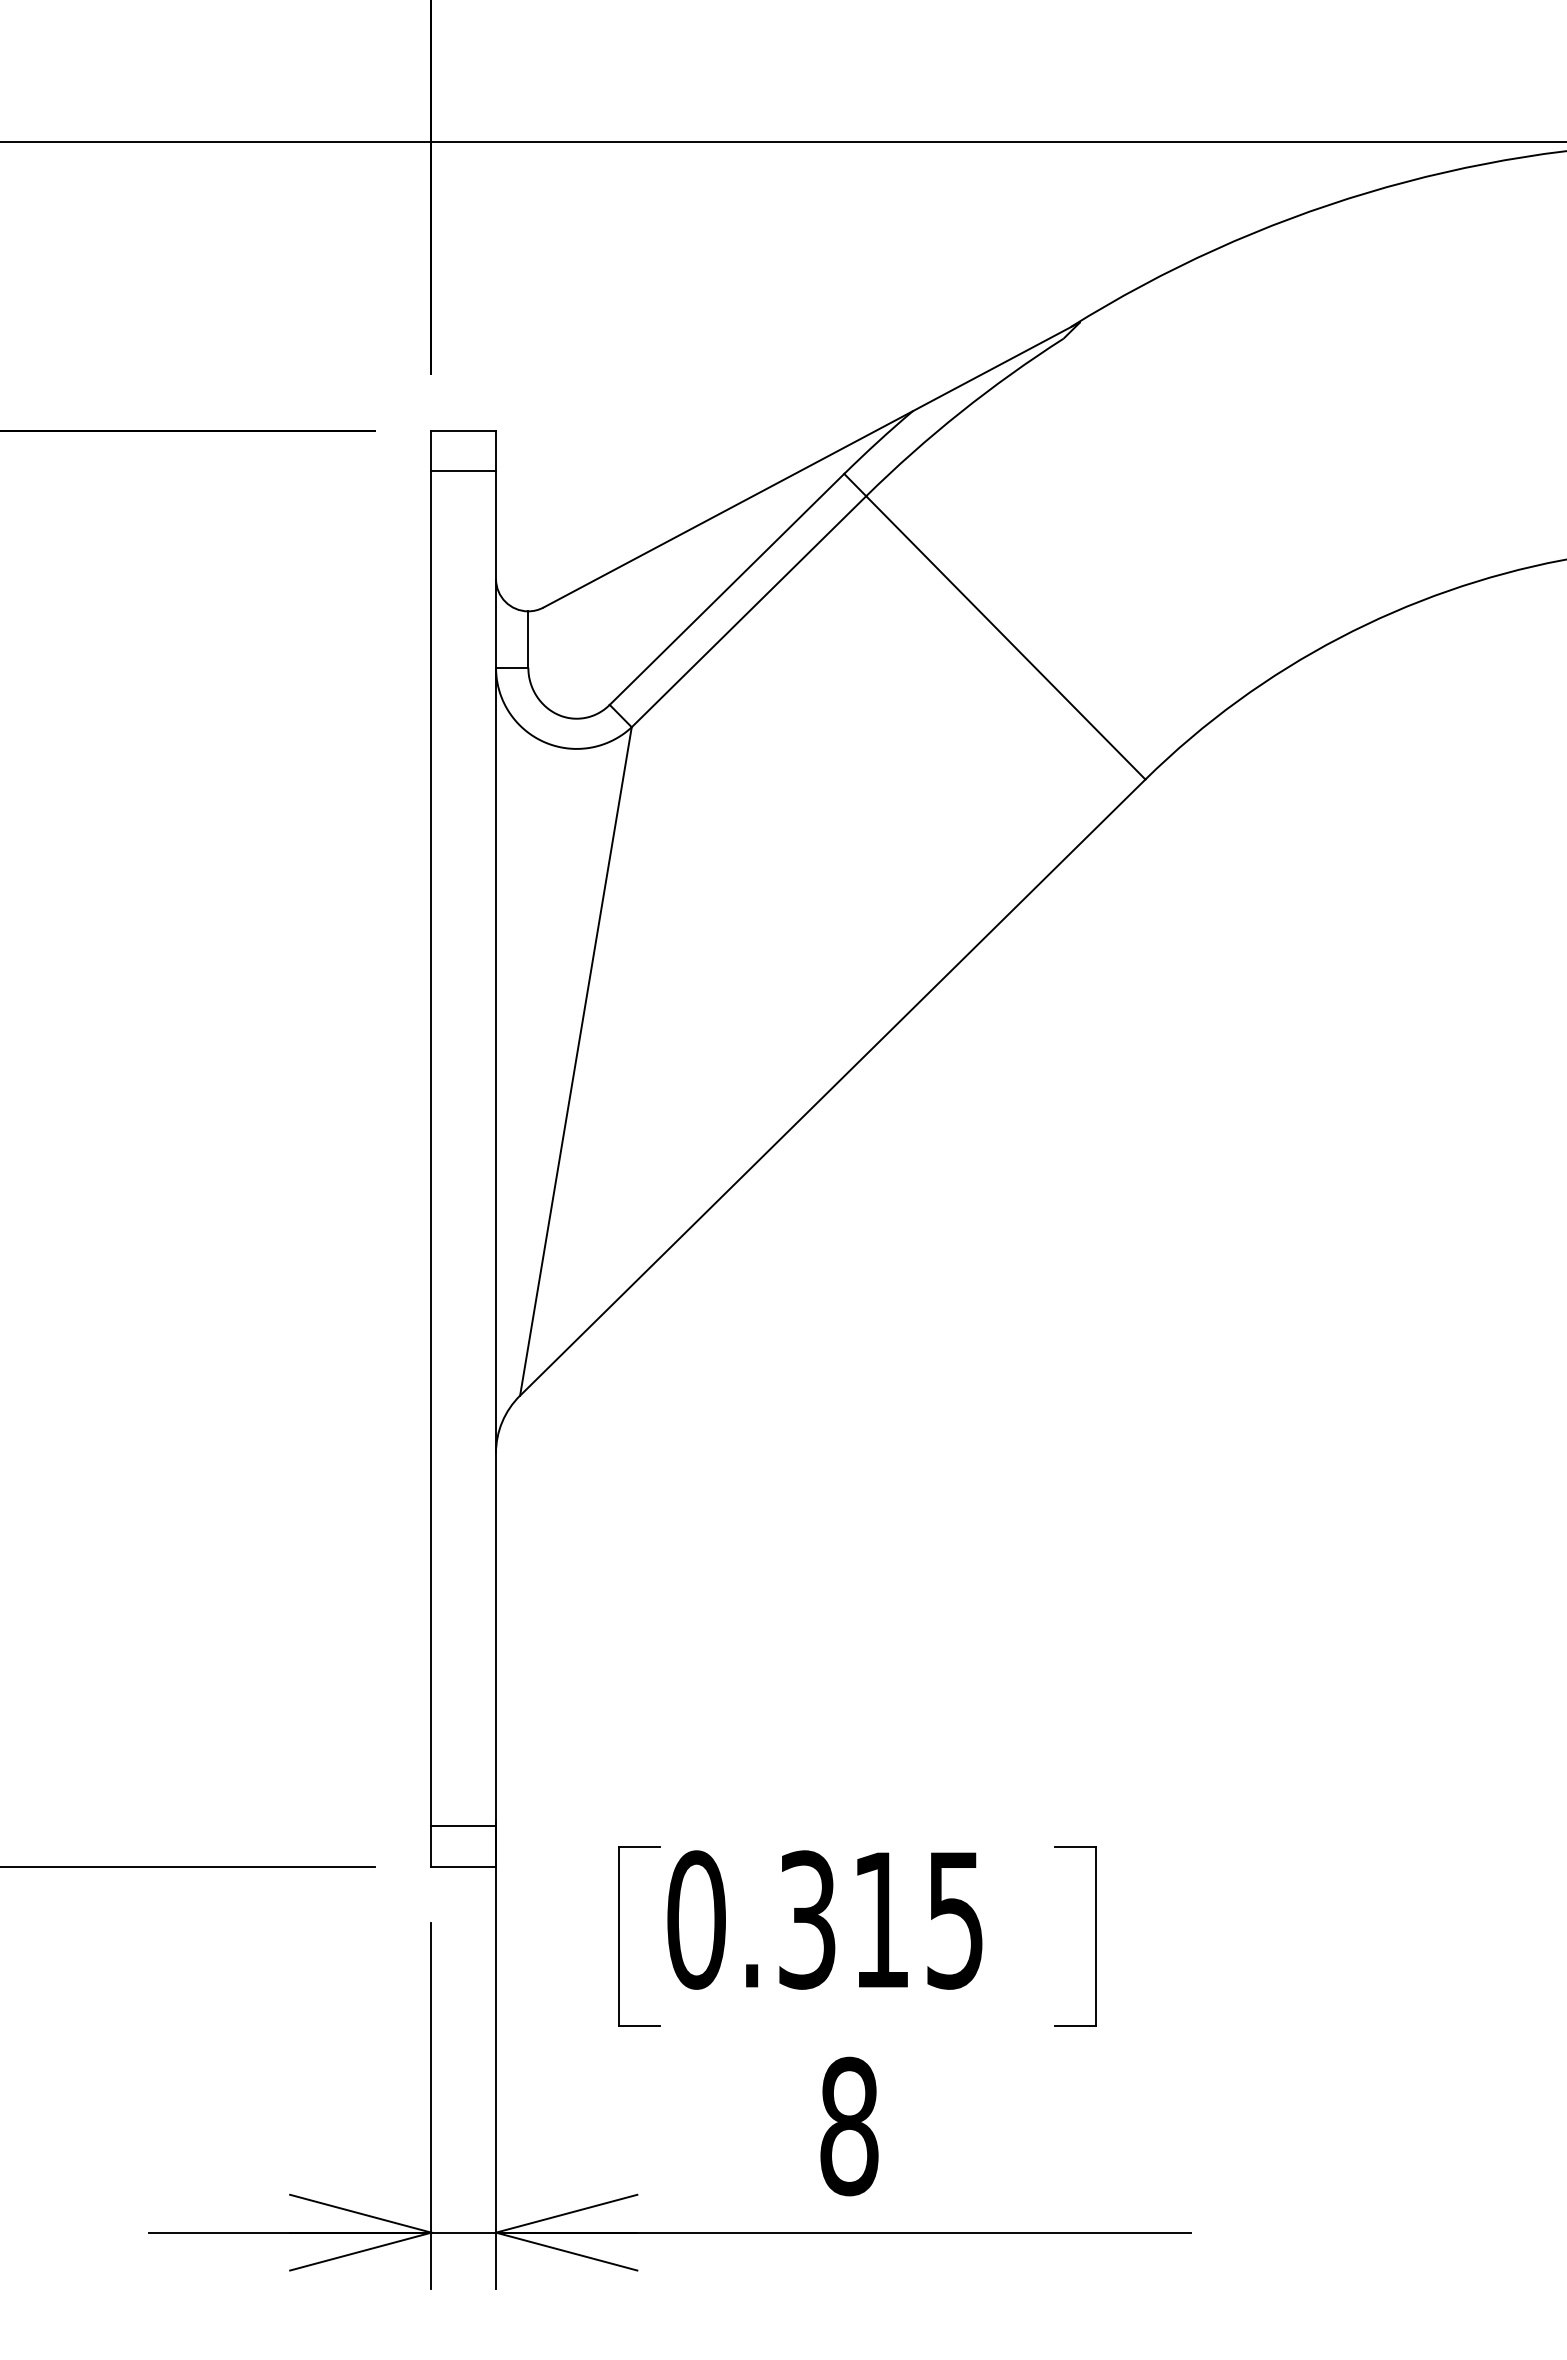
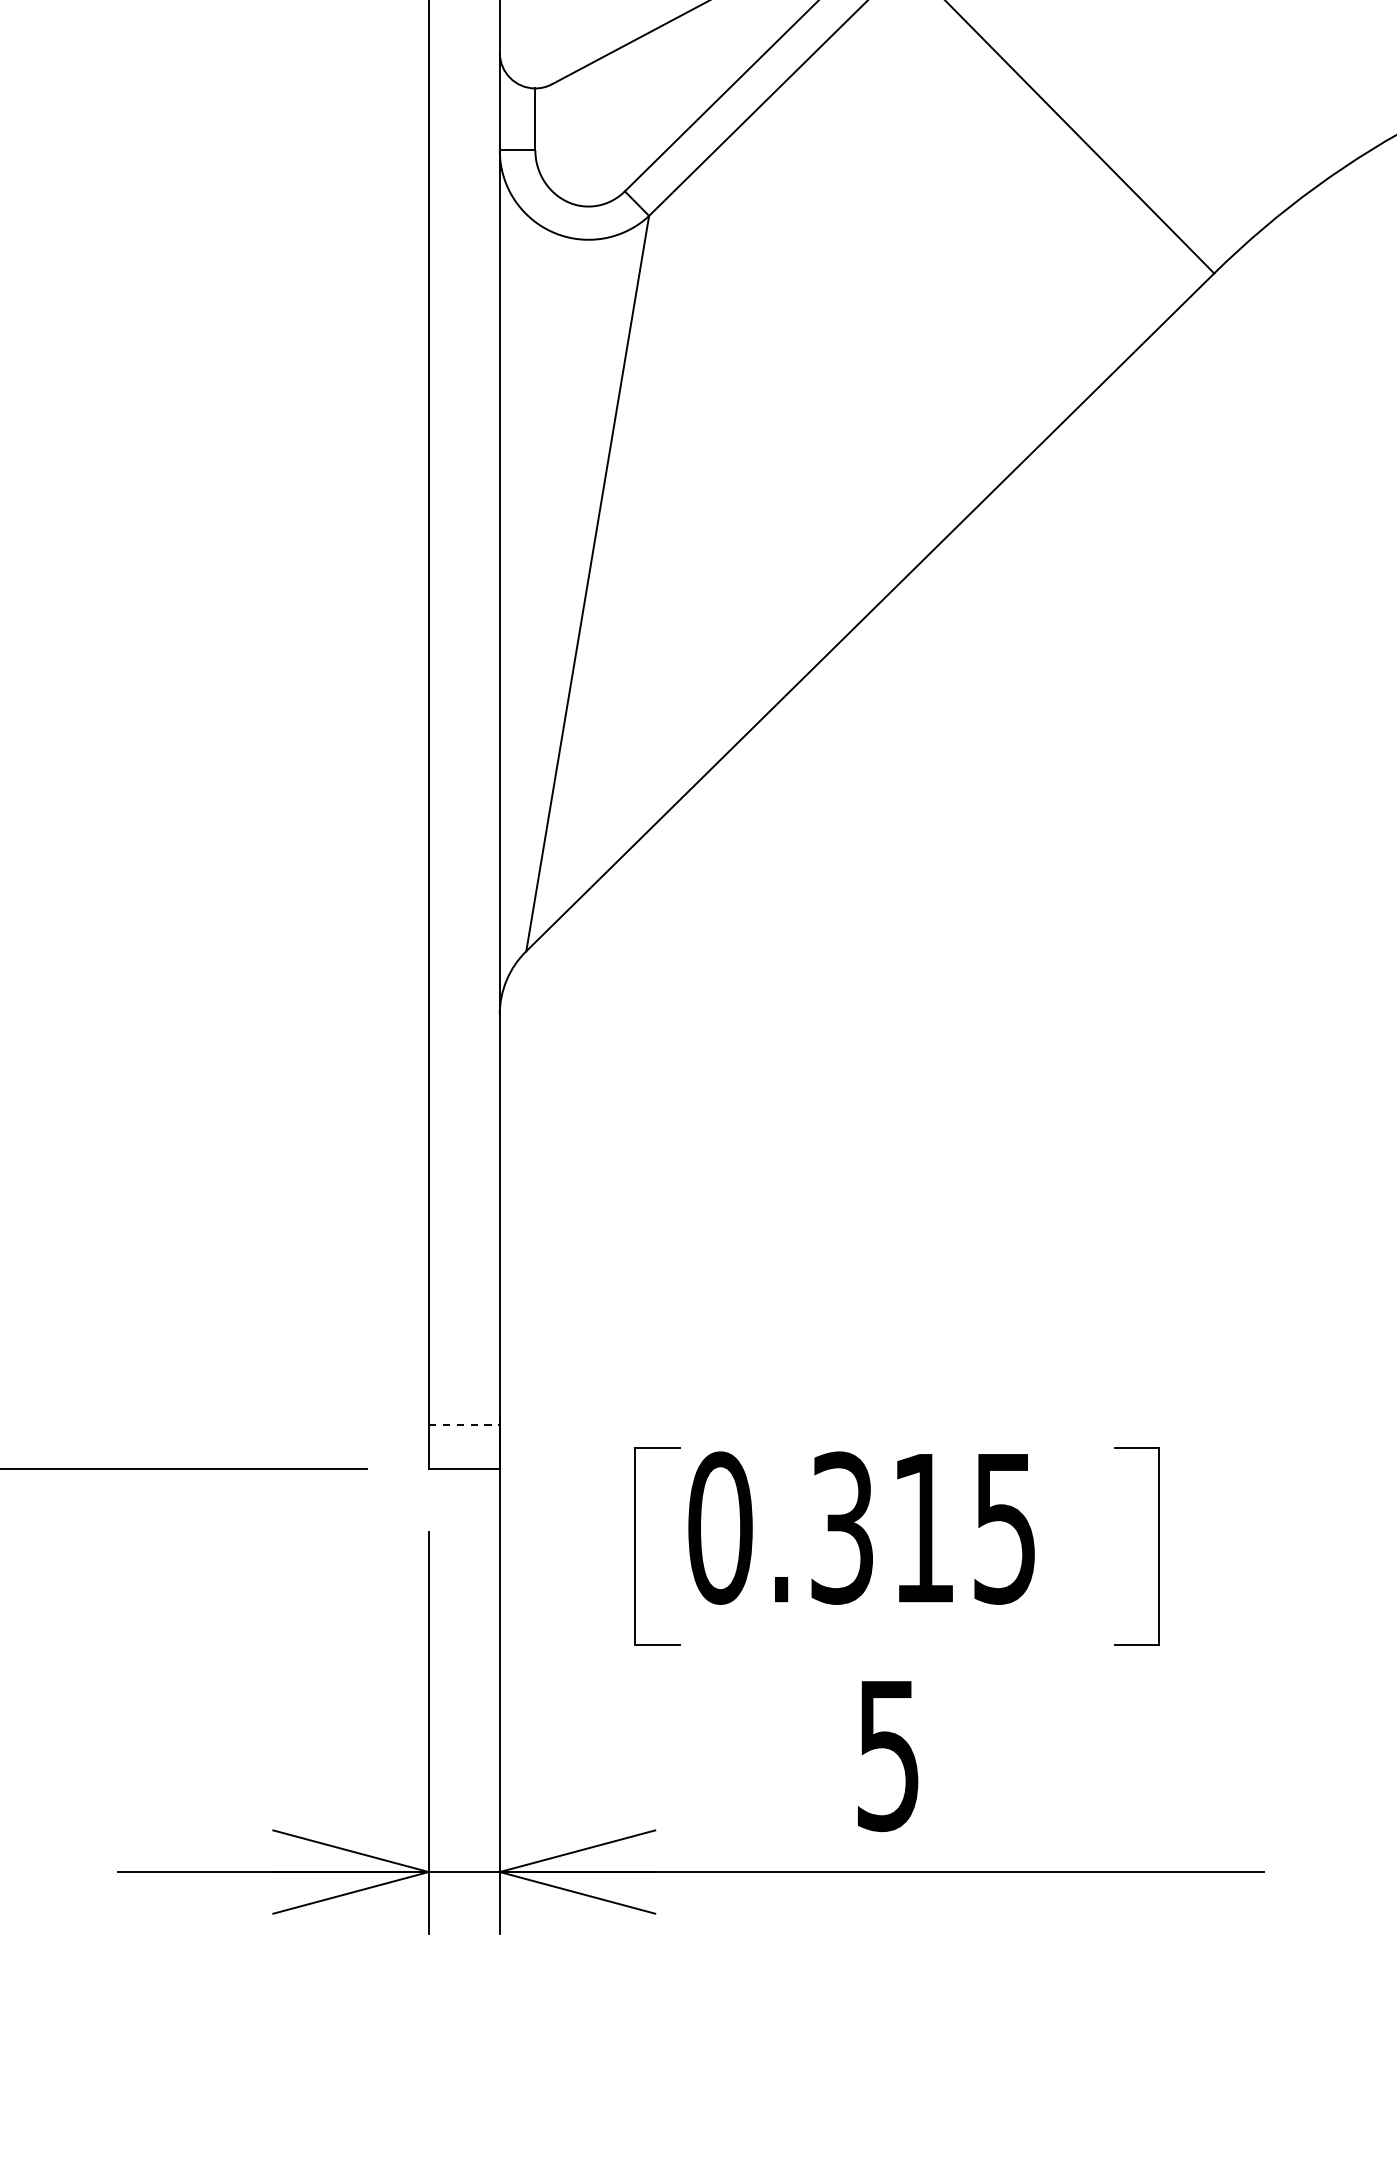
line: (464, 1826) -> (465, 1425), solid -> dashed
text: (849, 2126) -> (888, 1755), 8 -> 5

